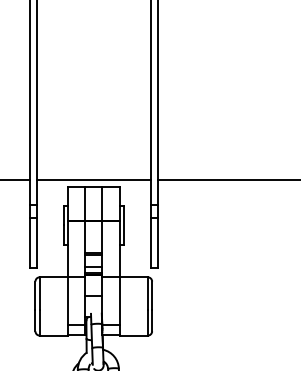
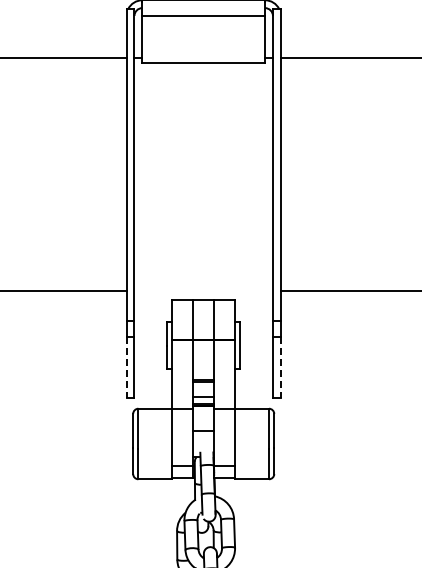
line: (93, 179) -> (203, 290), removed
line: (29, 243) -> (126, 367), solid -> dashed
line: (157, 243) -> (280, 367), solid -> dashed

